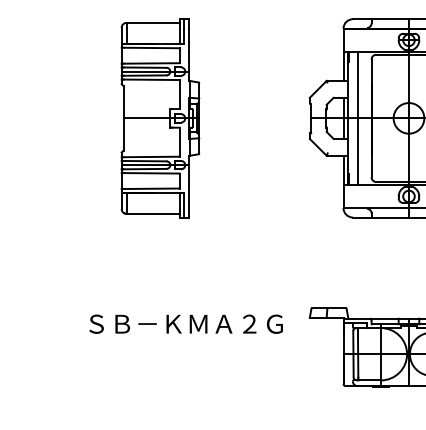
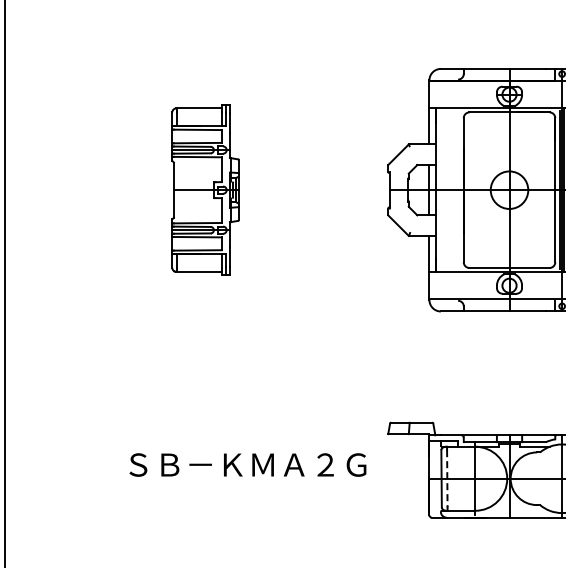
part: (160, 117) -> (205, 189), size x0.7
line: (358, 118) -> (447, 190), removed
text: (185, 323) -> (247, 464), moved
line: (358, 354) -> (447, 478), solid -> dashed

